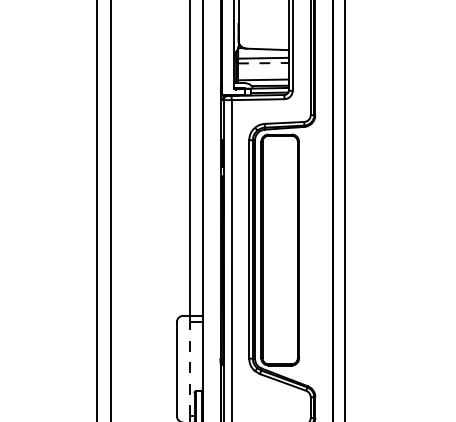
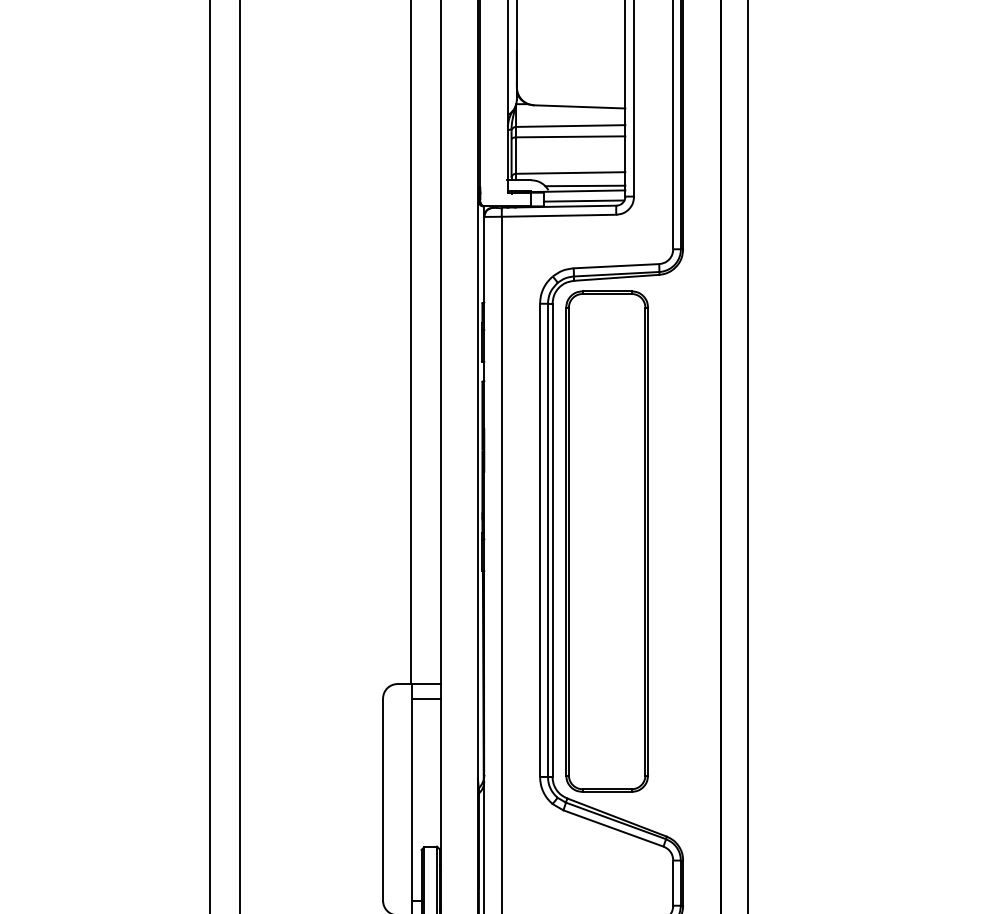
line: (263, 63) -> (570, 137), dashed -> solid
line: (190, 369) -> (412, 800), dashed -> solid

